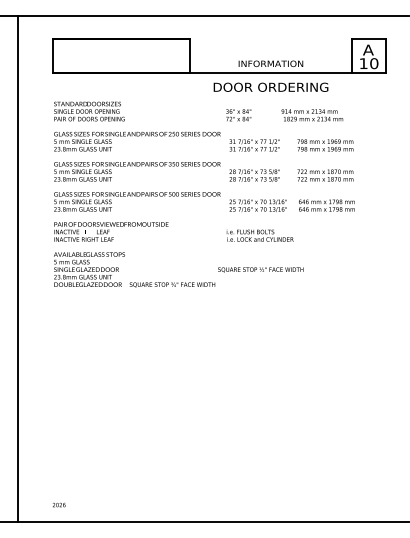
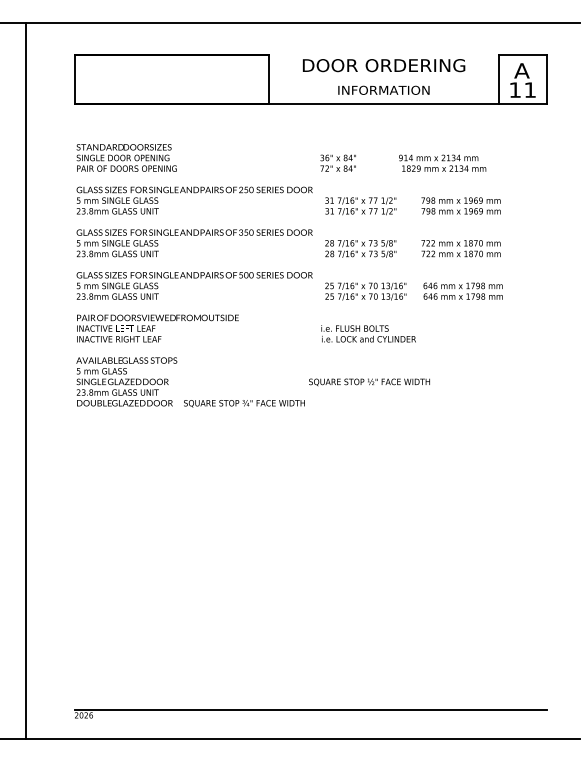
text: (374, 63) -> (530, 89), 10 -> 11
text: (270, 86) -> (383, 64), moved
line: (219, 501) -> (311, 710), added

